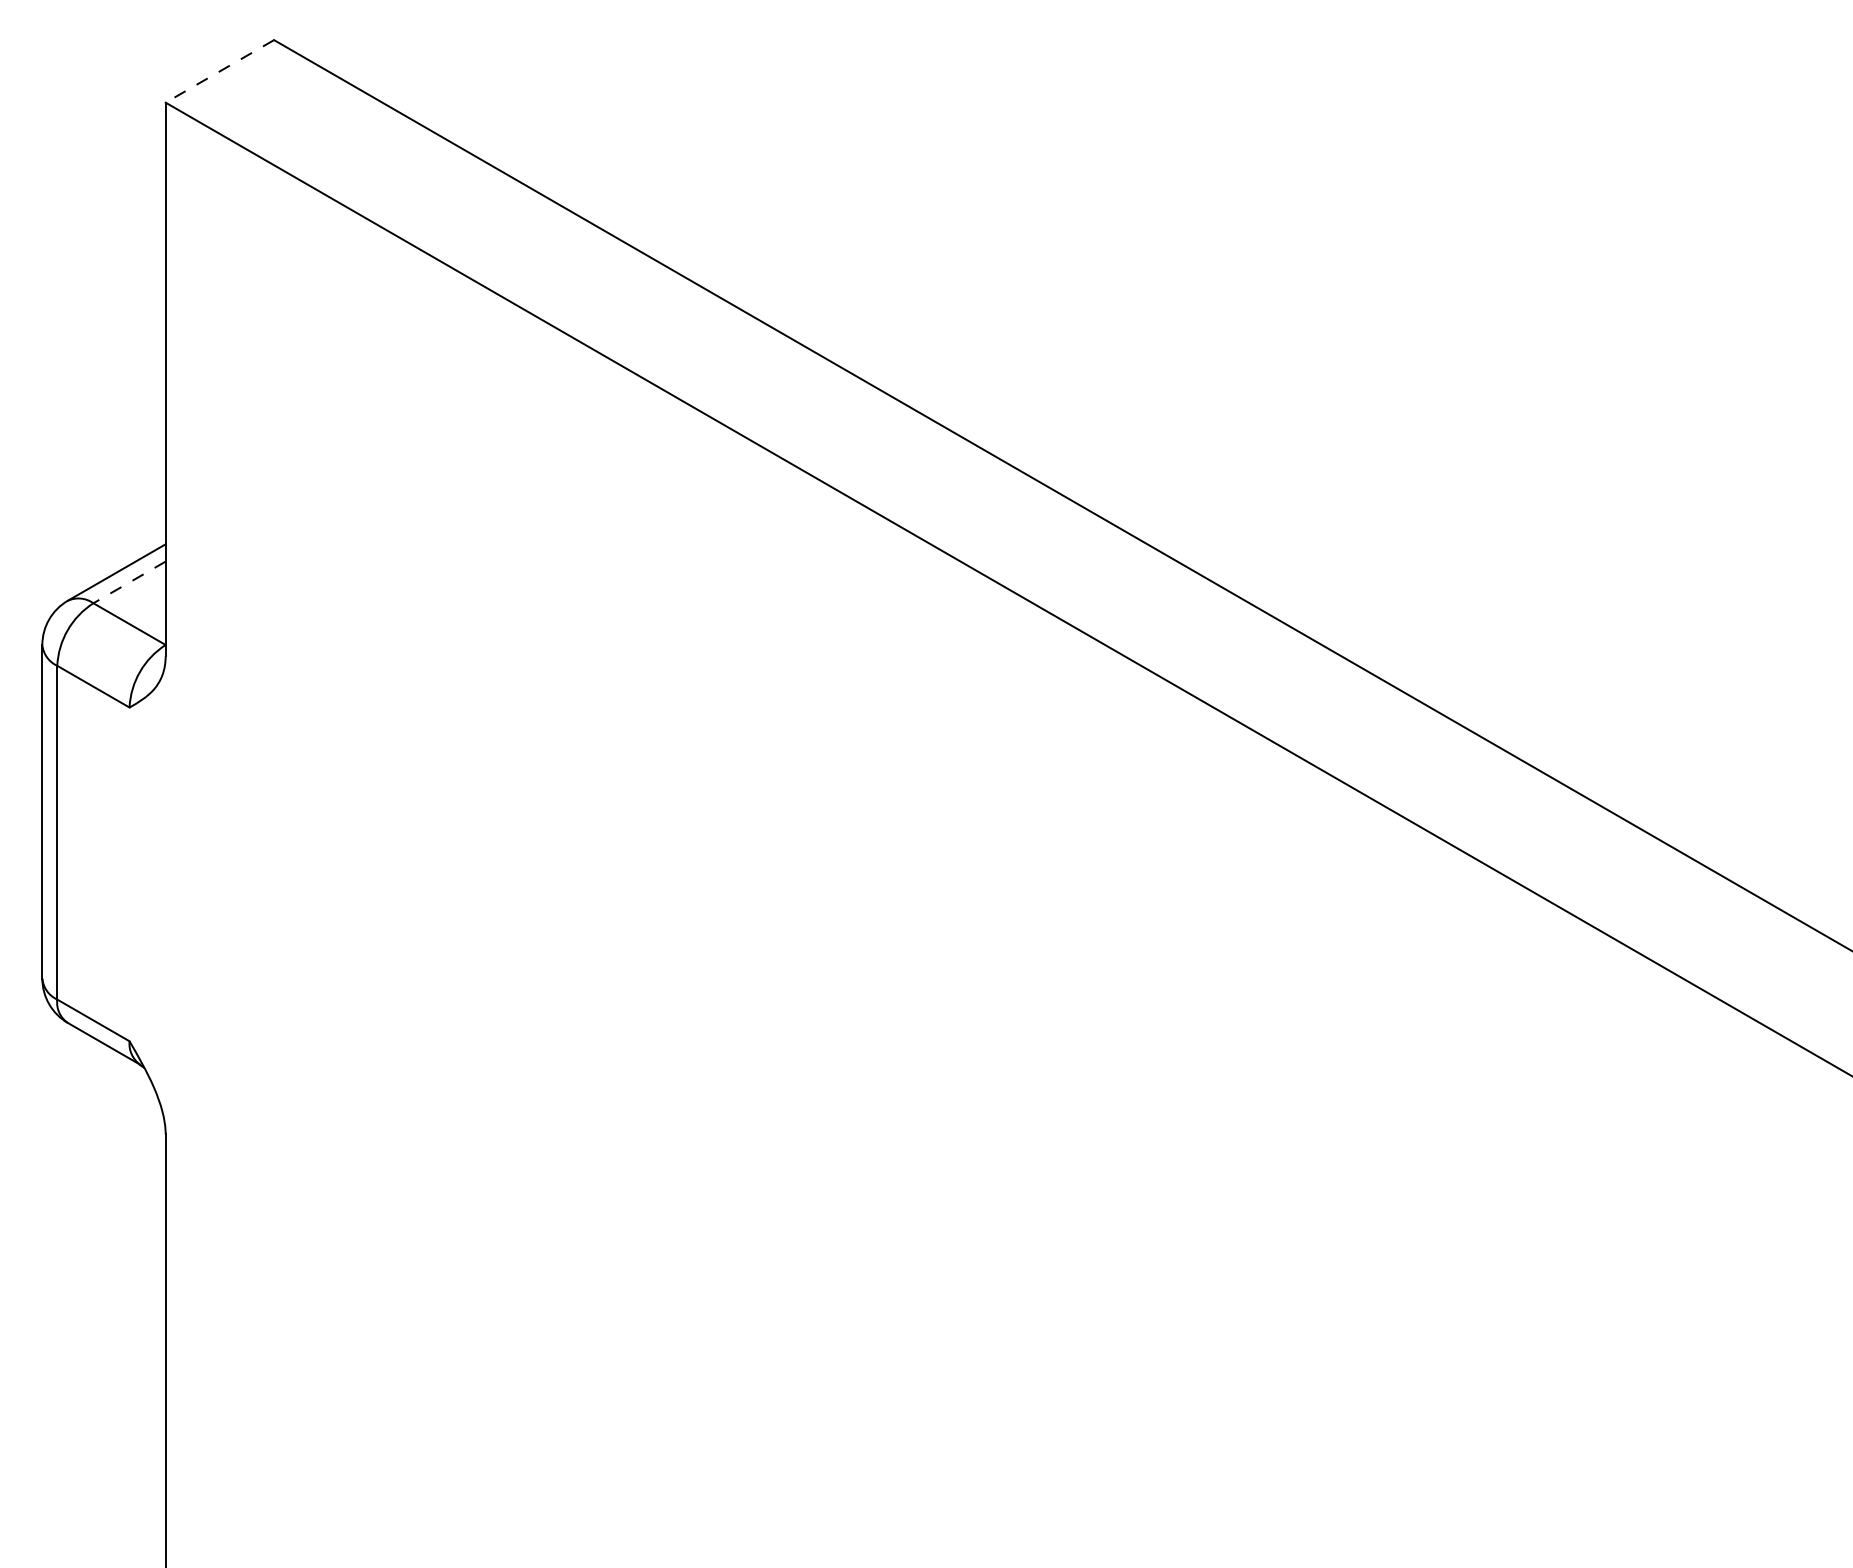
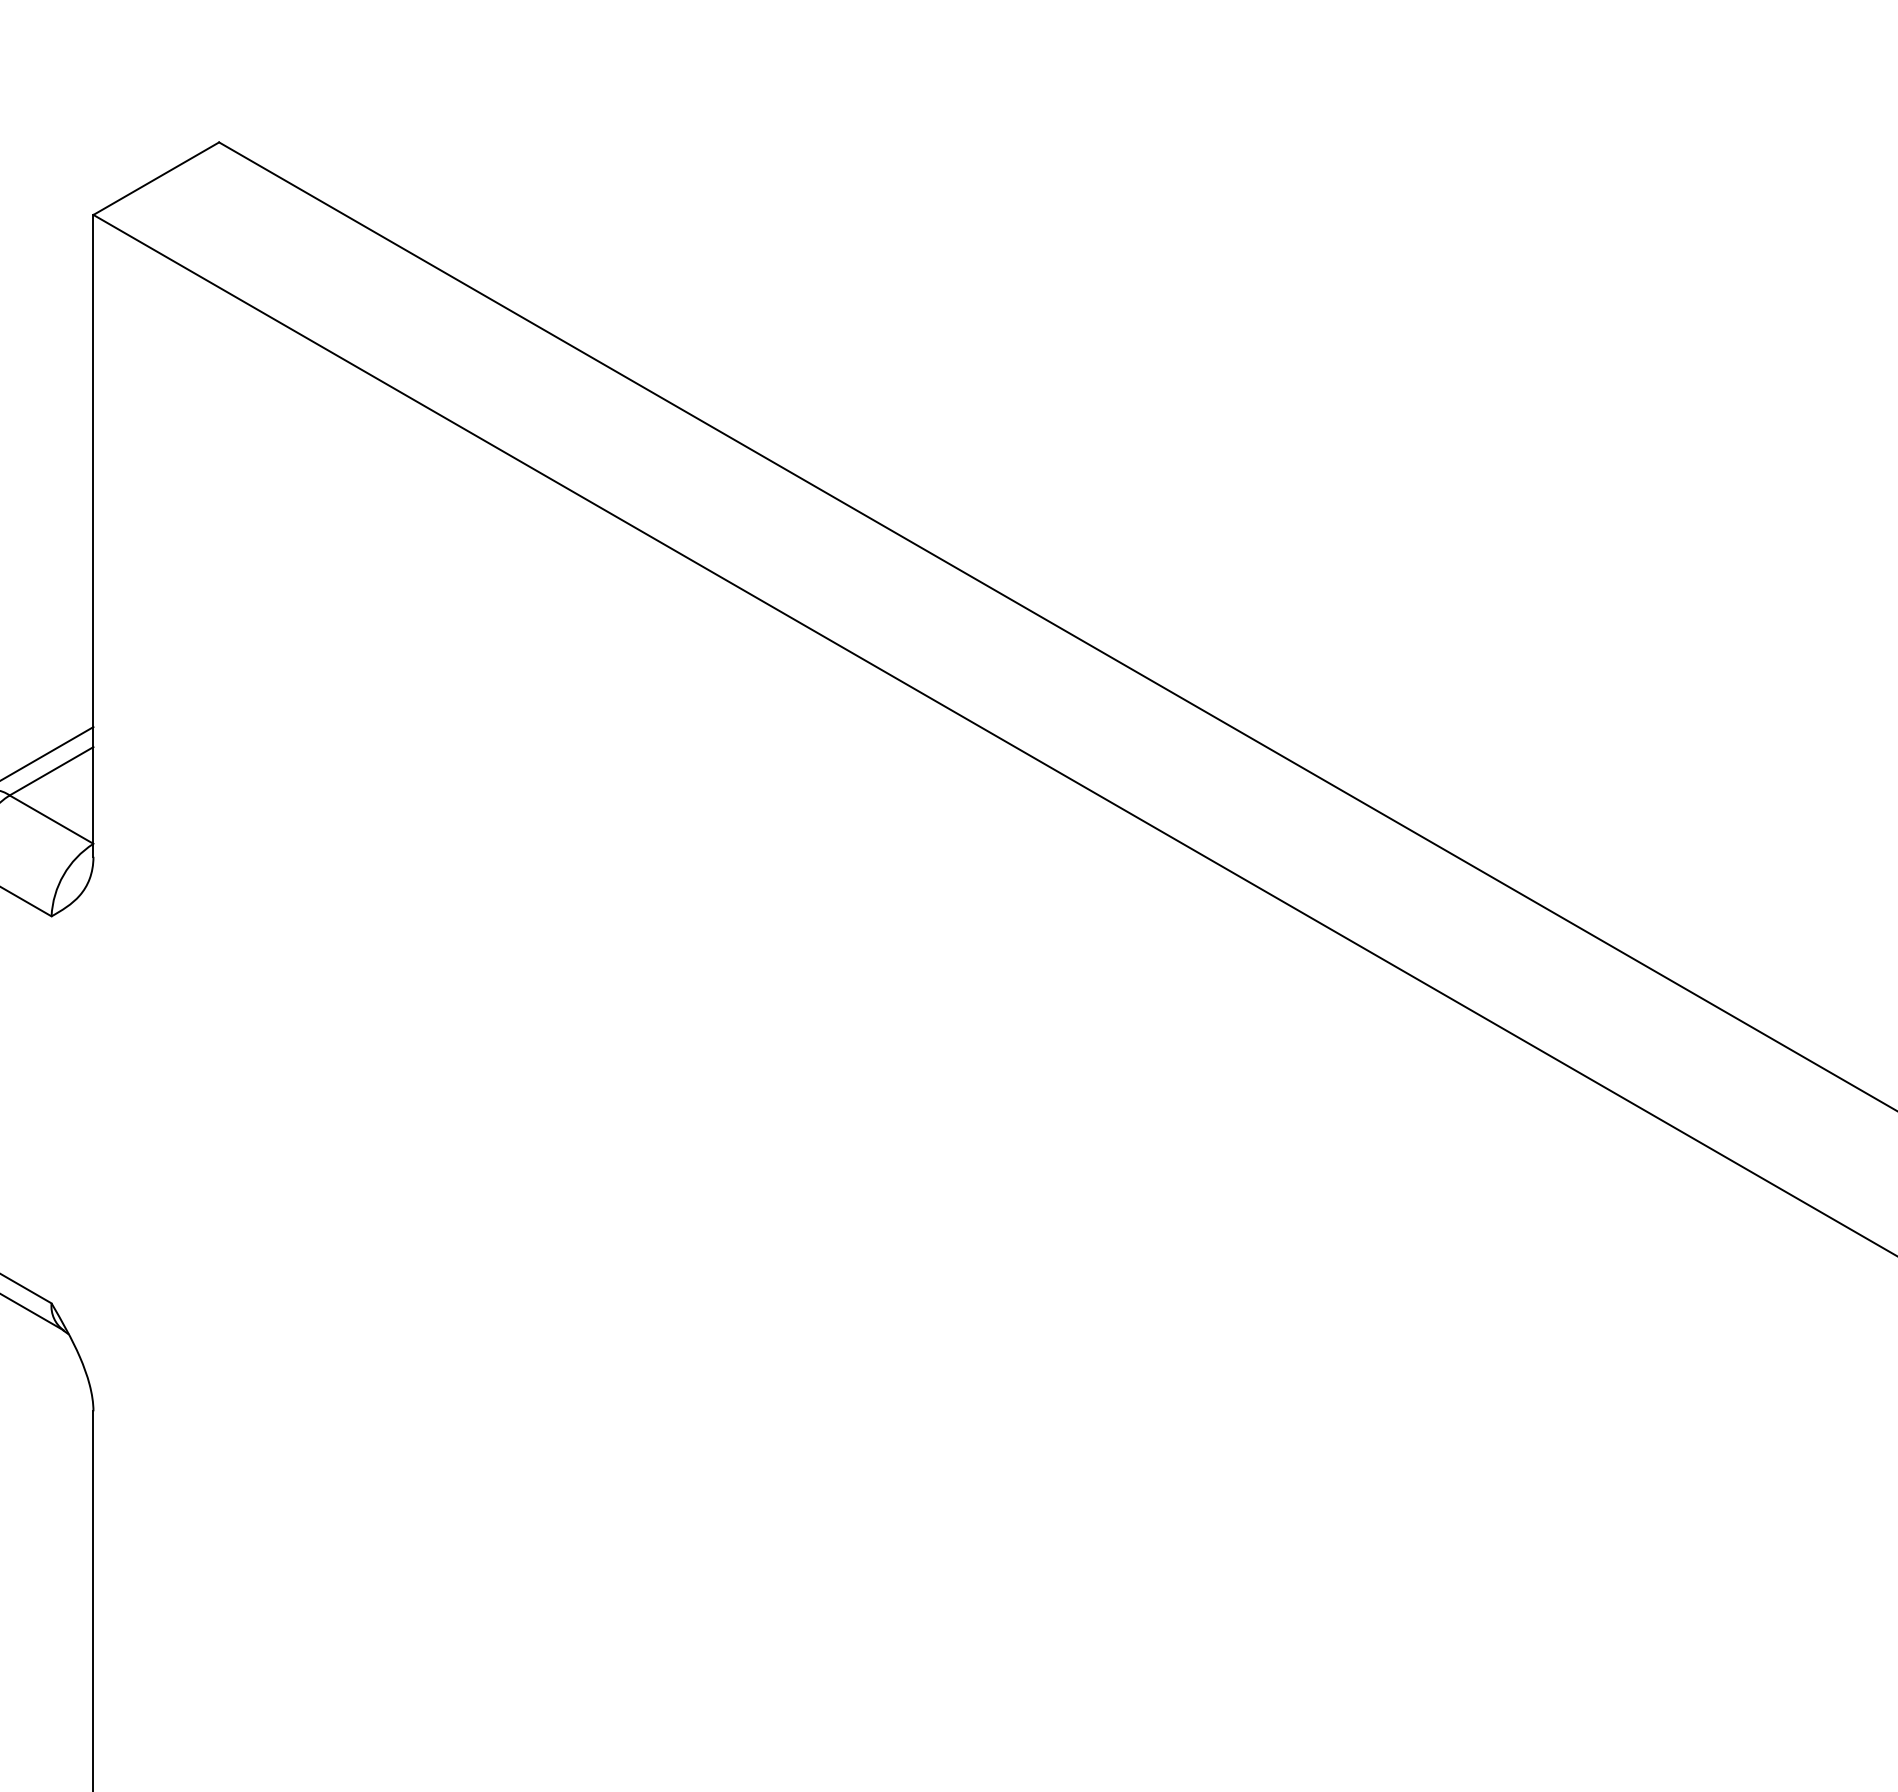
line: (219, 71) -> (155, 178), dashed -> solid
line: (129, 582) -> (51, 771), dashed -> solid

